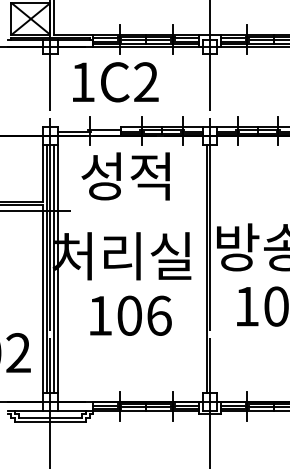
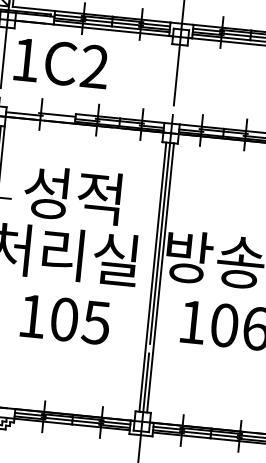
text: (115, 82) -> (61, 63), moved
text: (125, 176) -> (72, 195), moved
line: (213, 268) -> (160, 277), added
text: (158, 315) -> (95, 322), 106 -> 105

